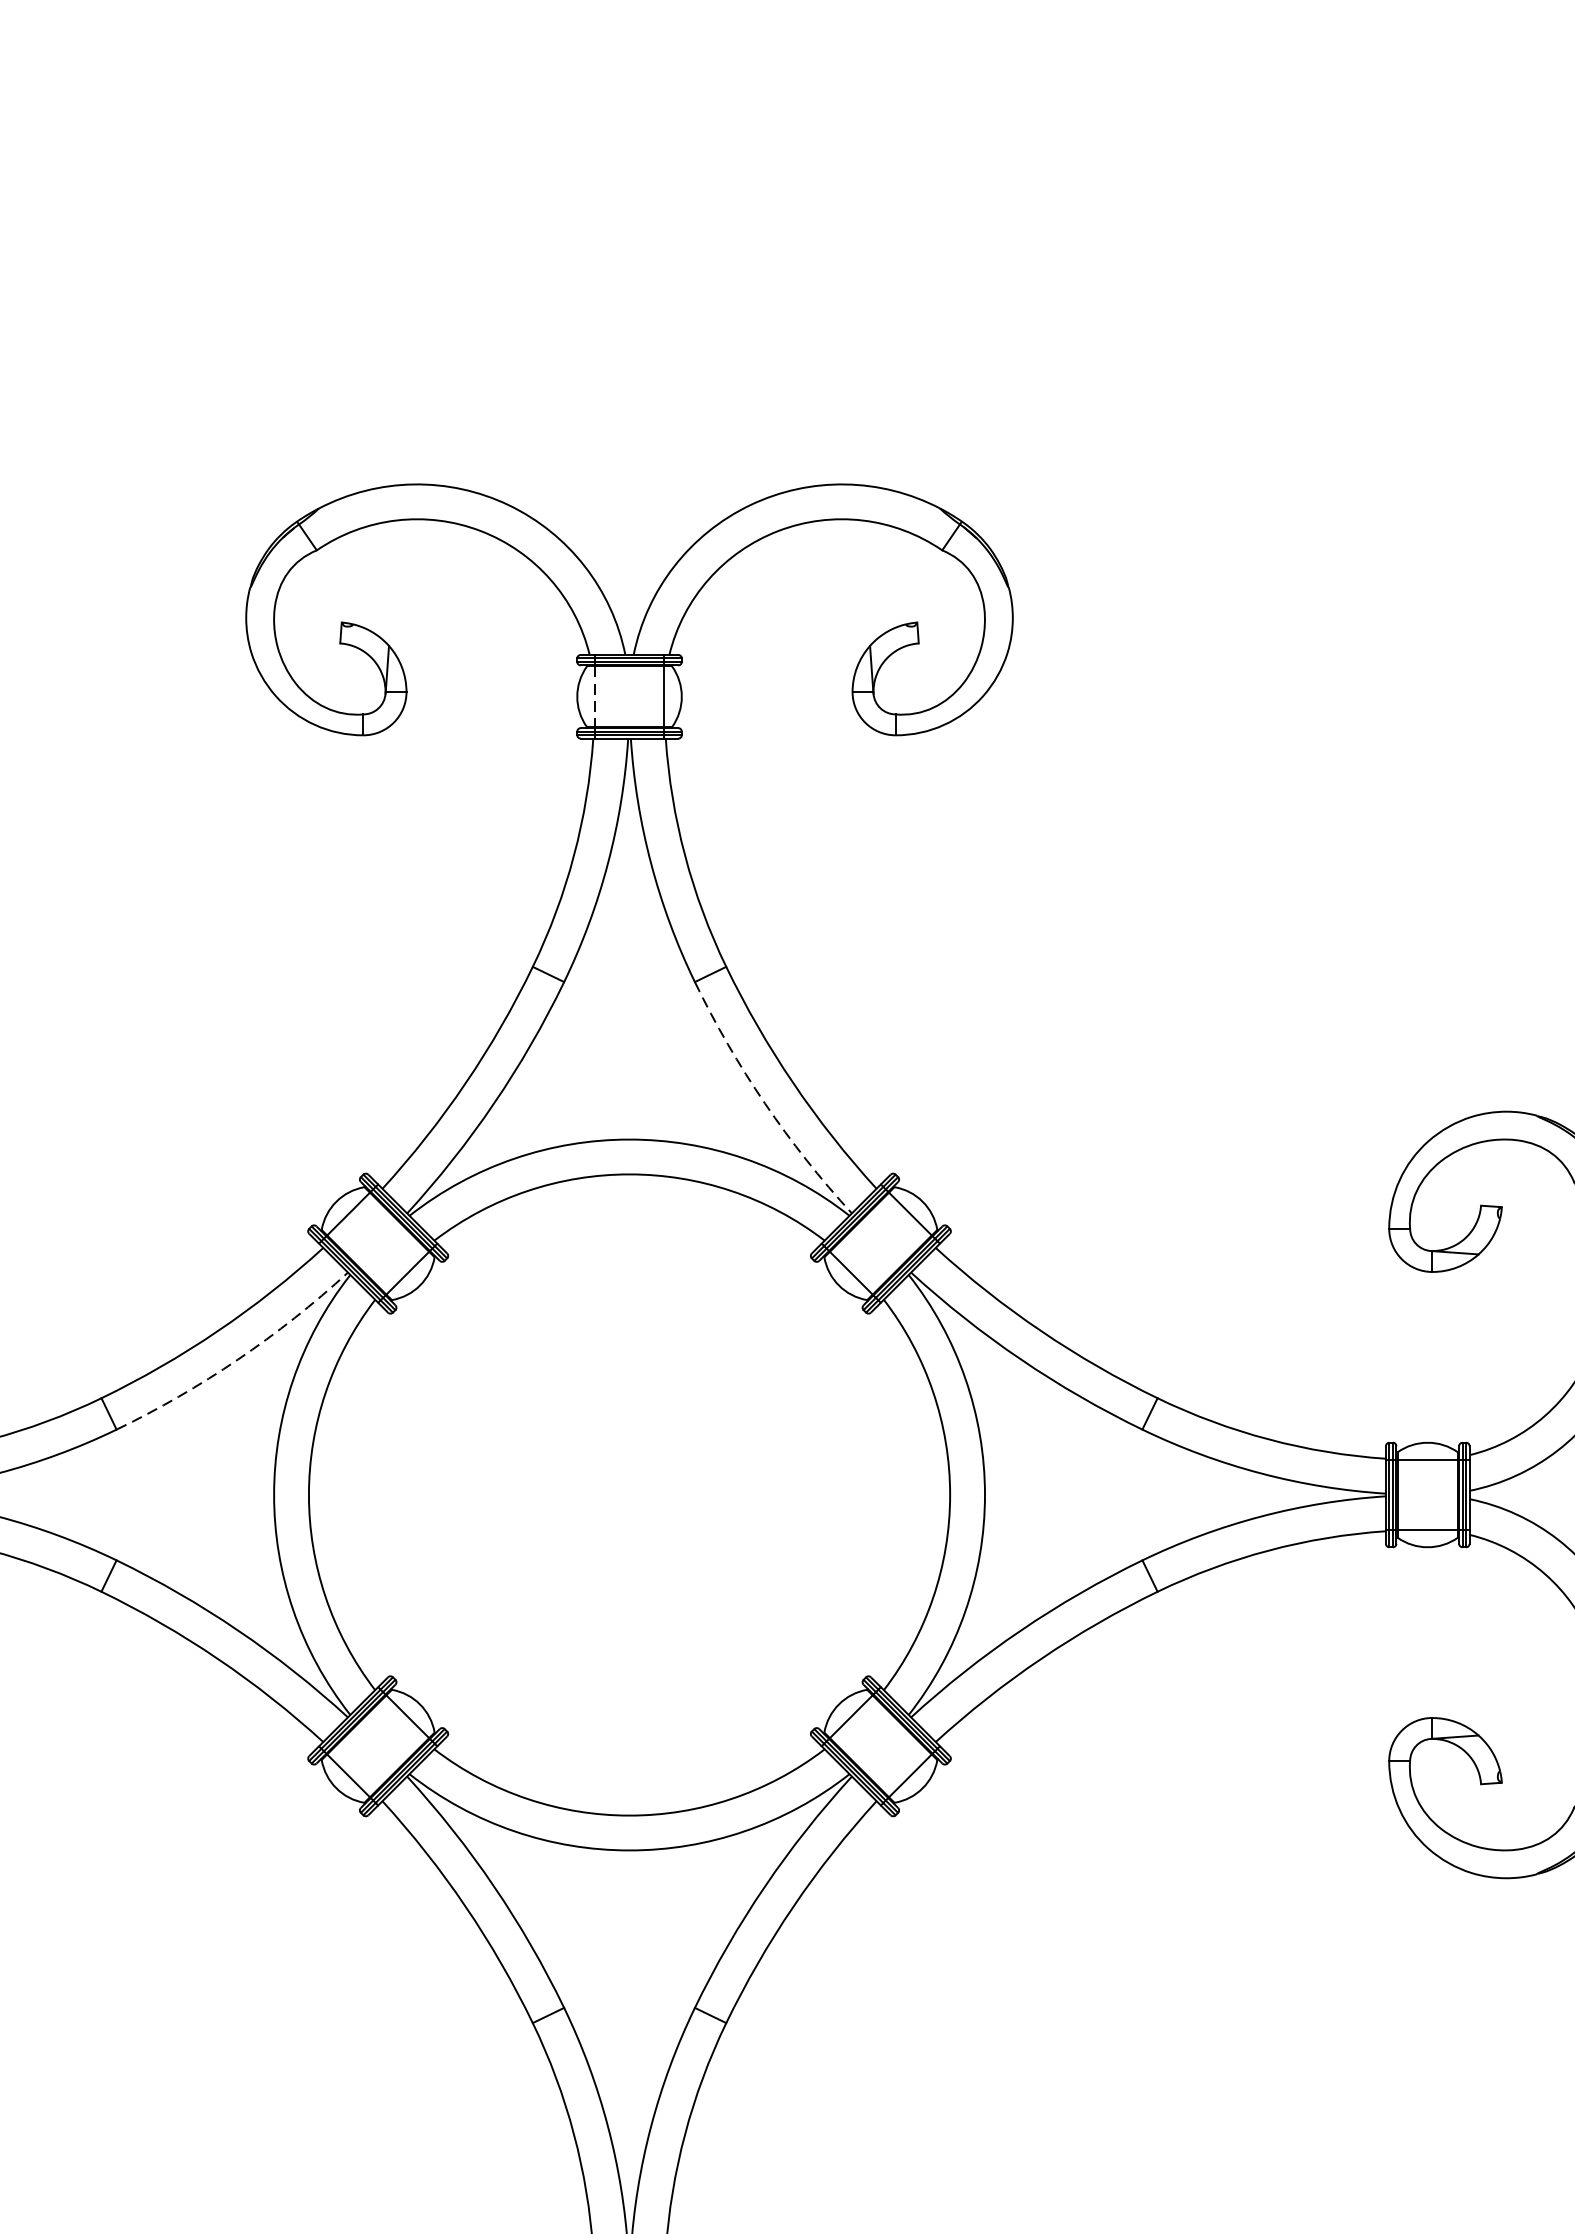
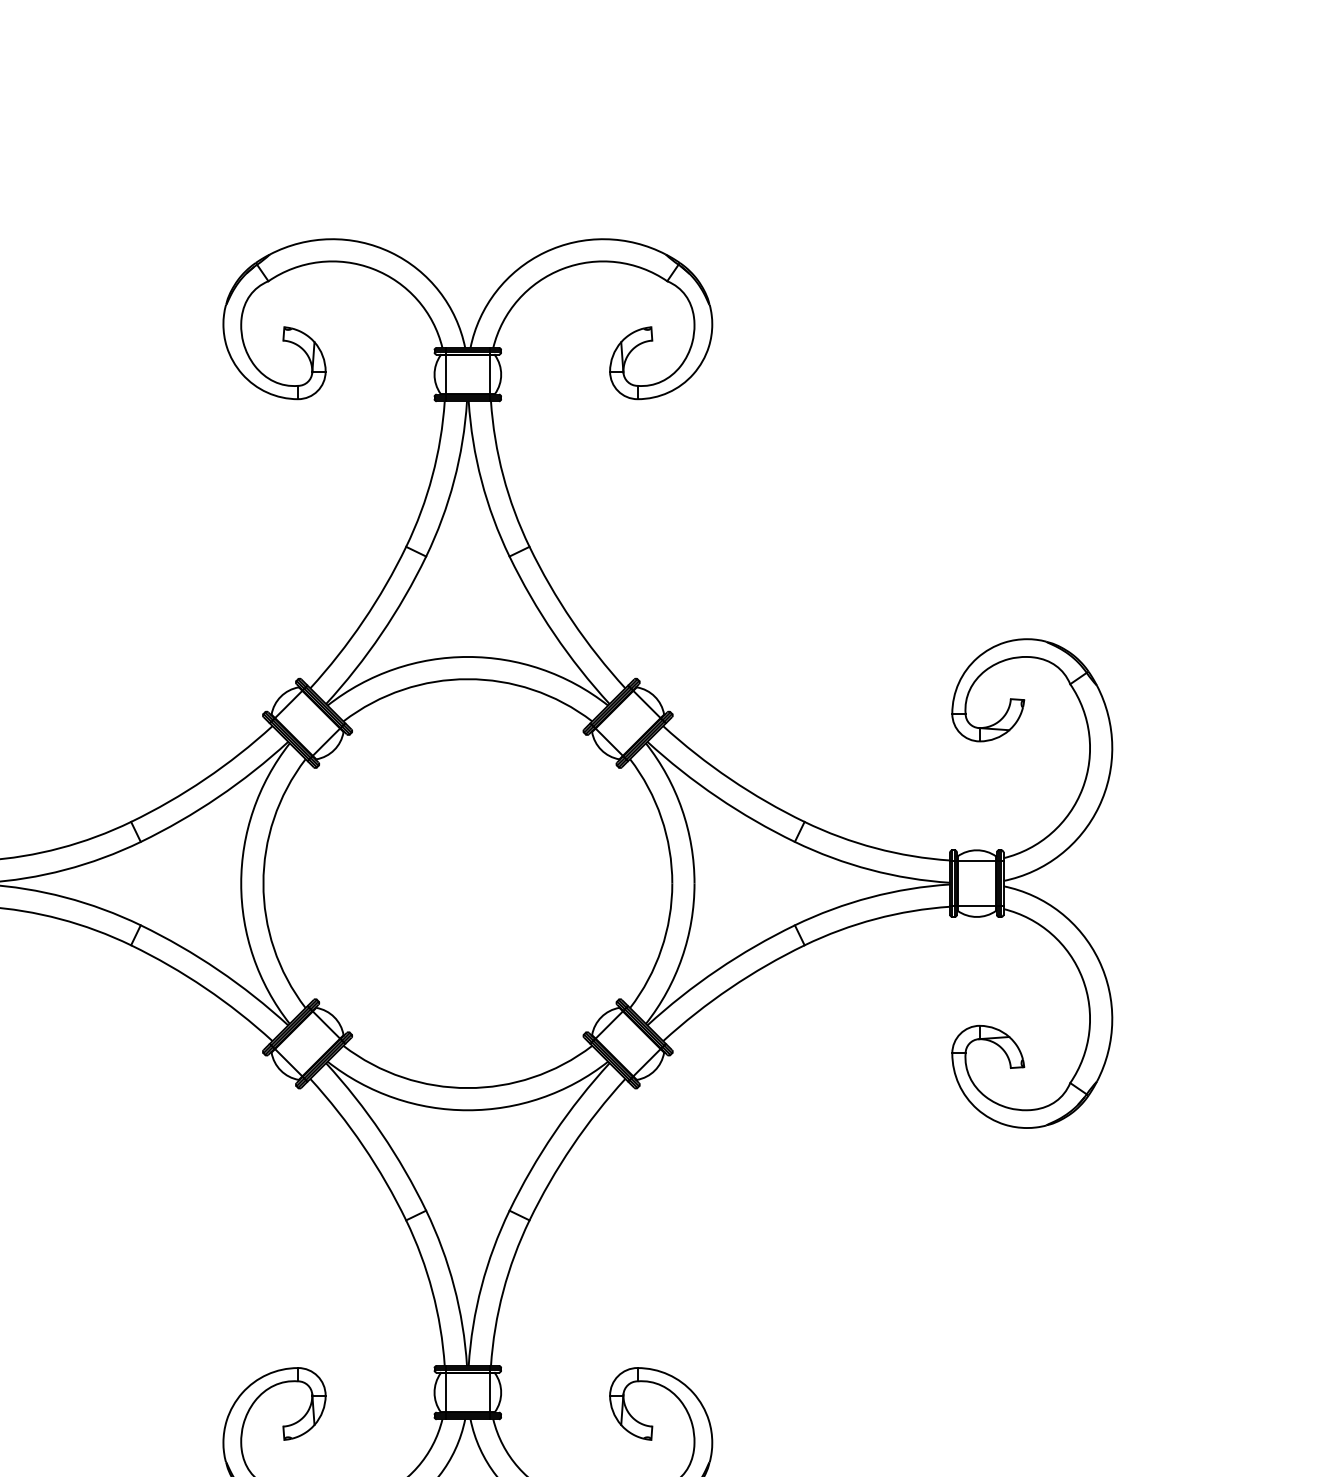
line: (594, 698) -> (445, 375), dashed -> solid
arc: (765, 1102) -> (554, 633), dashed -> solid
arc: (238, 1359) -> (218, 797), dashed -> solid

